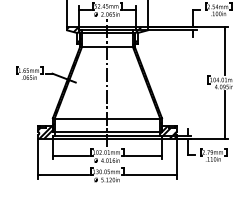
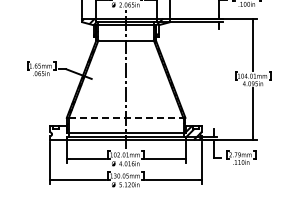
line: (107, 118) -> (126, 118), solid -> dashed
hatch: (45, 132) -> (58, 133), removed

